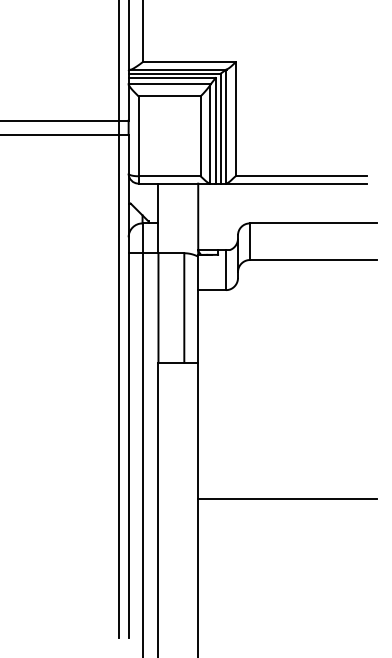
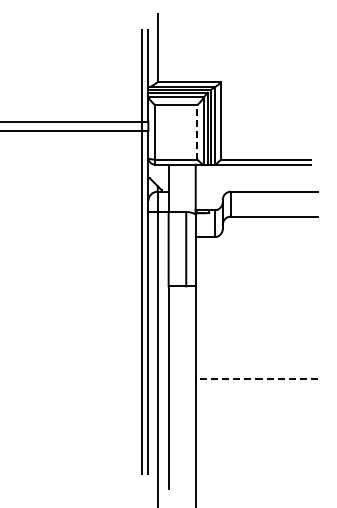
line: (200, 134) -> (197, 131), solid -> dashed
line: (287, 499) -> (256, 379), solid -> dashed

